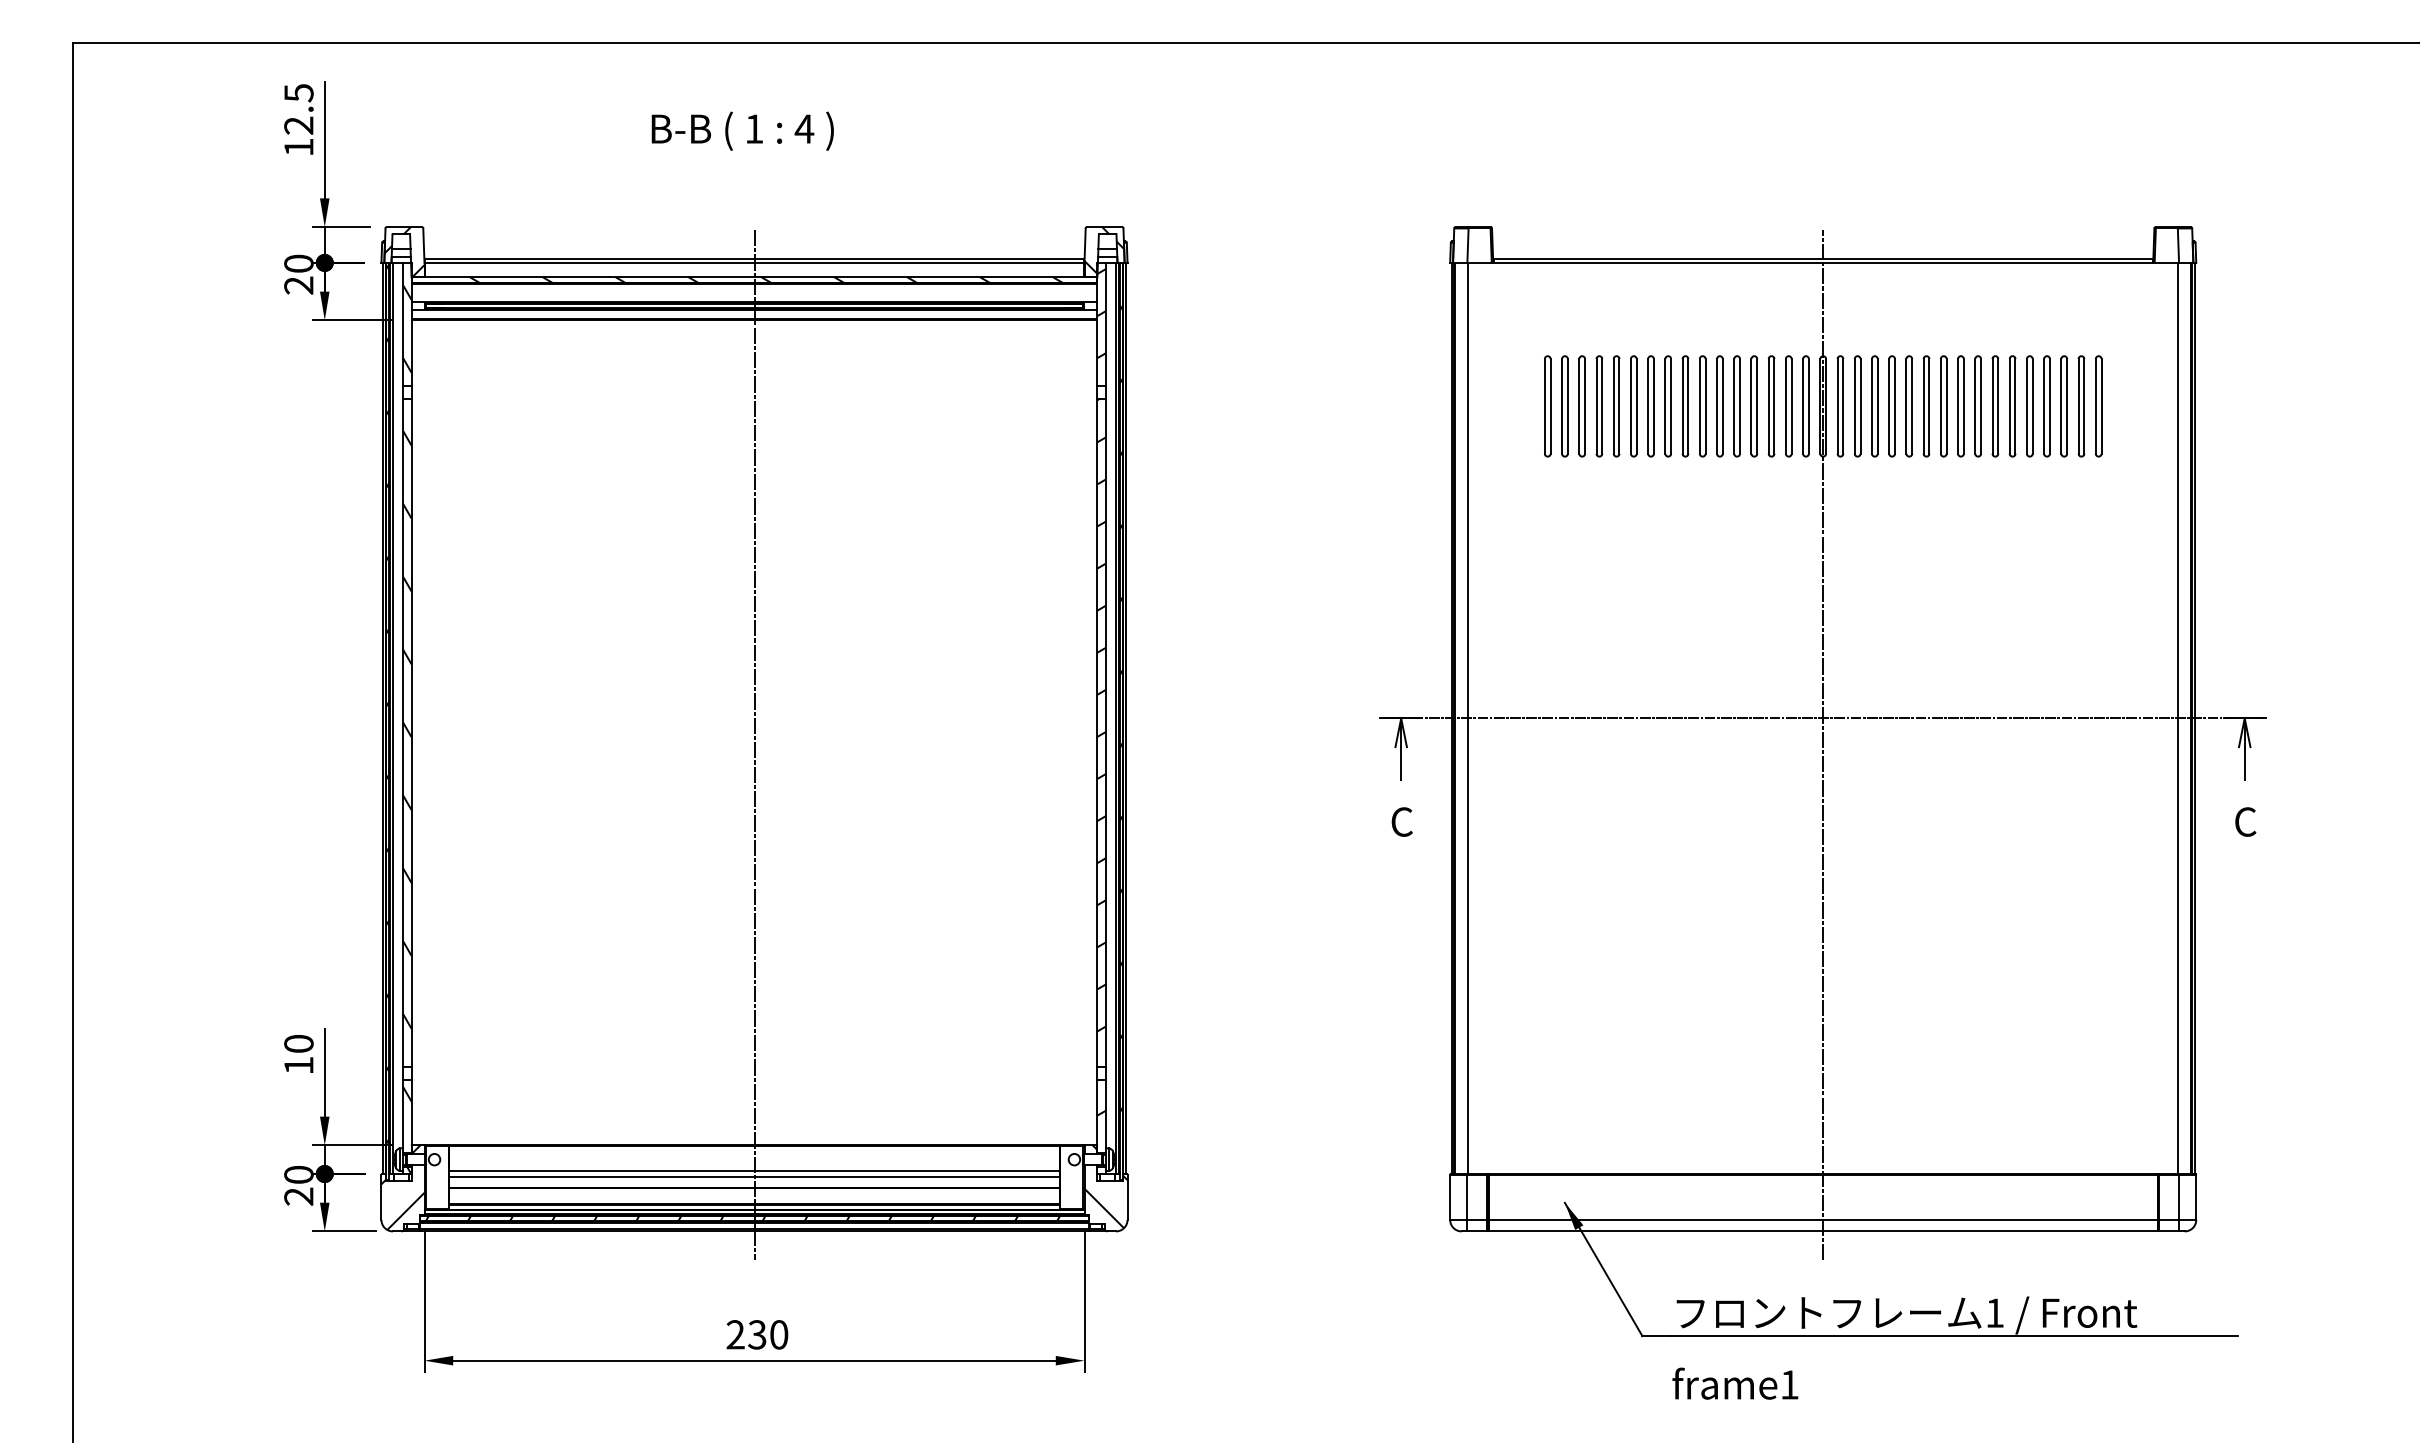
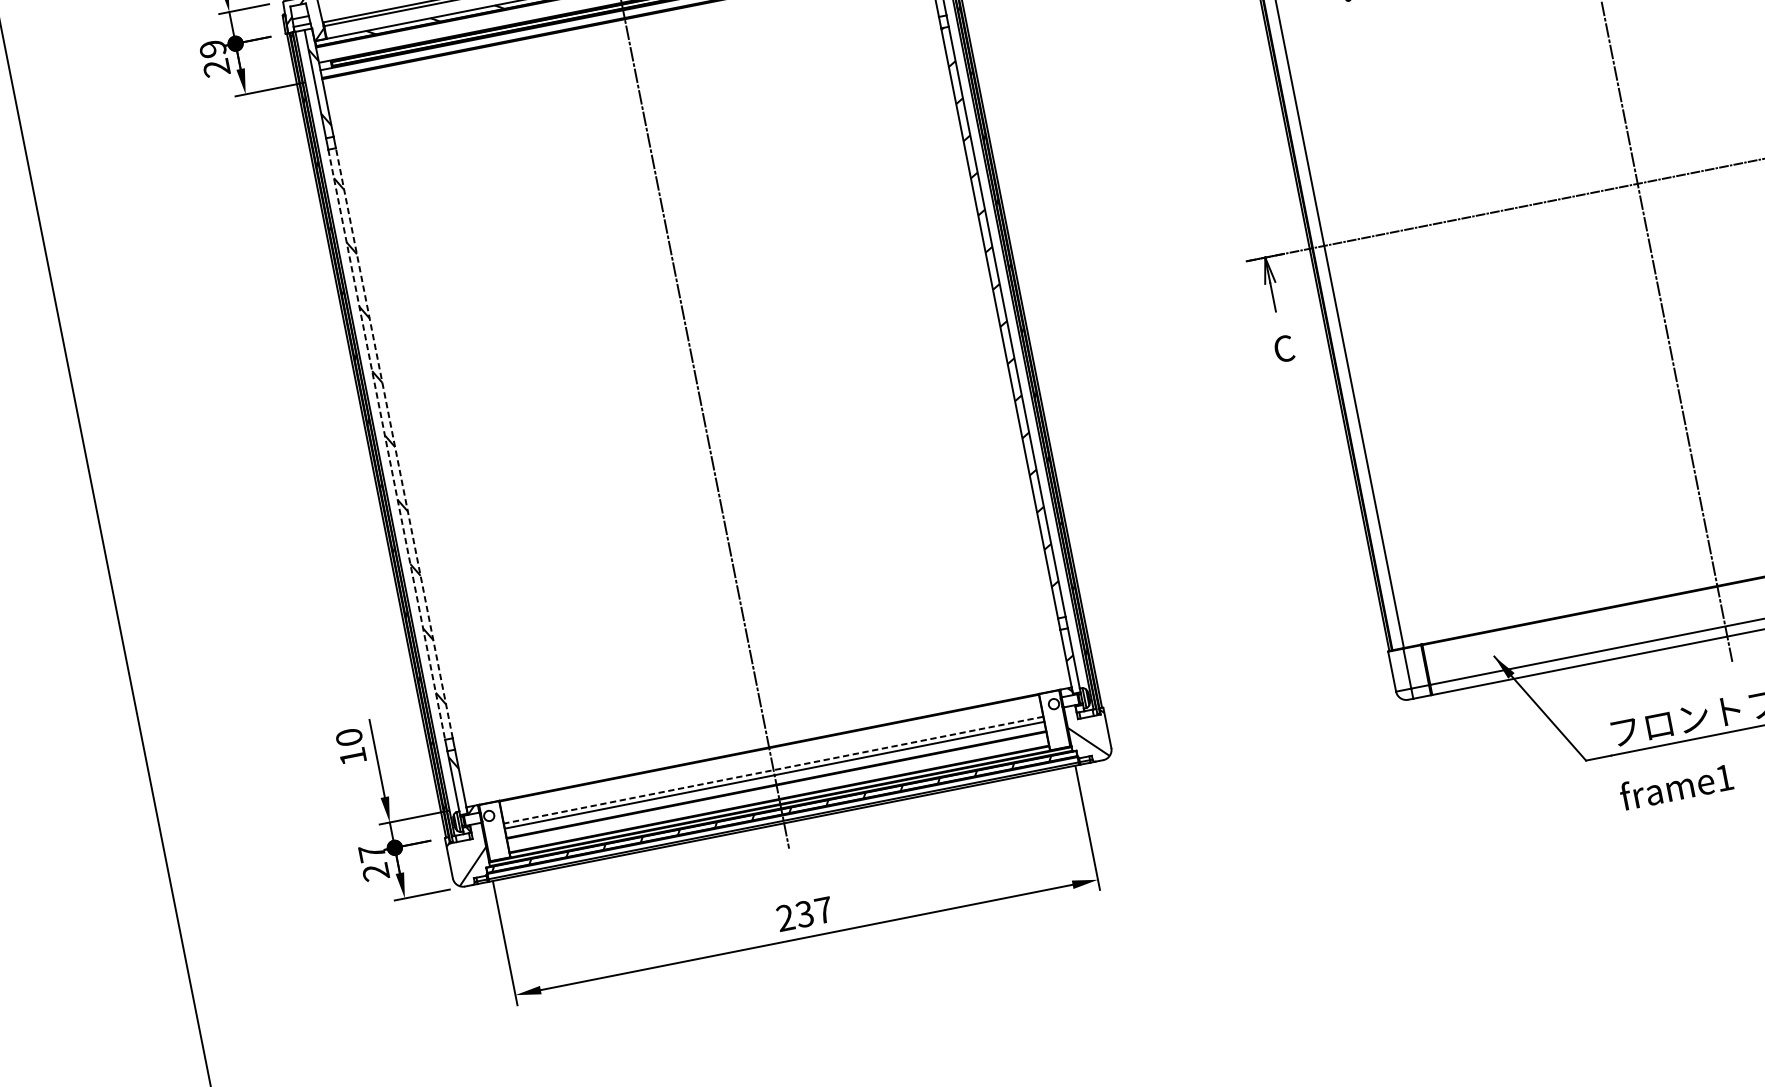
text: (298, 263) -> (212, 48), 20 -> 29
line: (411, 732) -> (394, 442), solid -> dashed
line: (402, 733) -> (386, 445), solid -> dashed
line: (754, 1171) -> (773, 770), solid -> dashed
text: (298, 1174) -> (371, 852), 20 -> 27
text: (779, 1334) -> (824, 909), 230 -> 237

